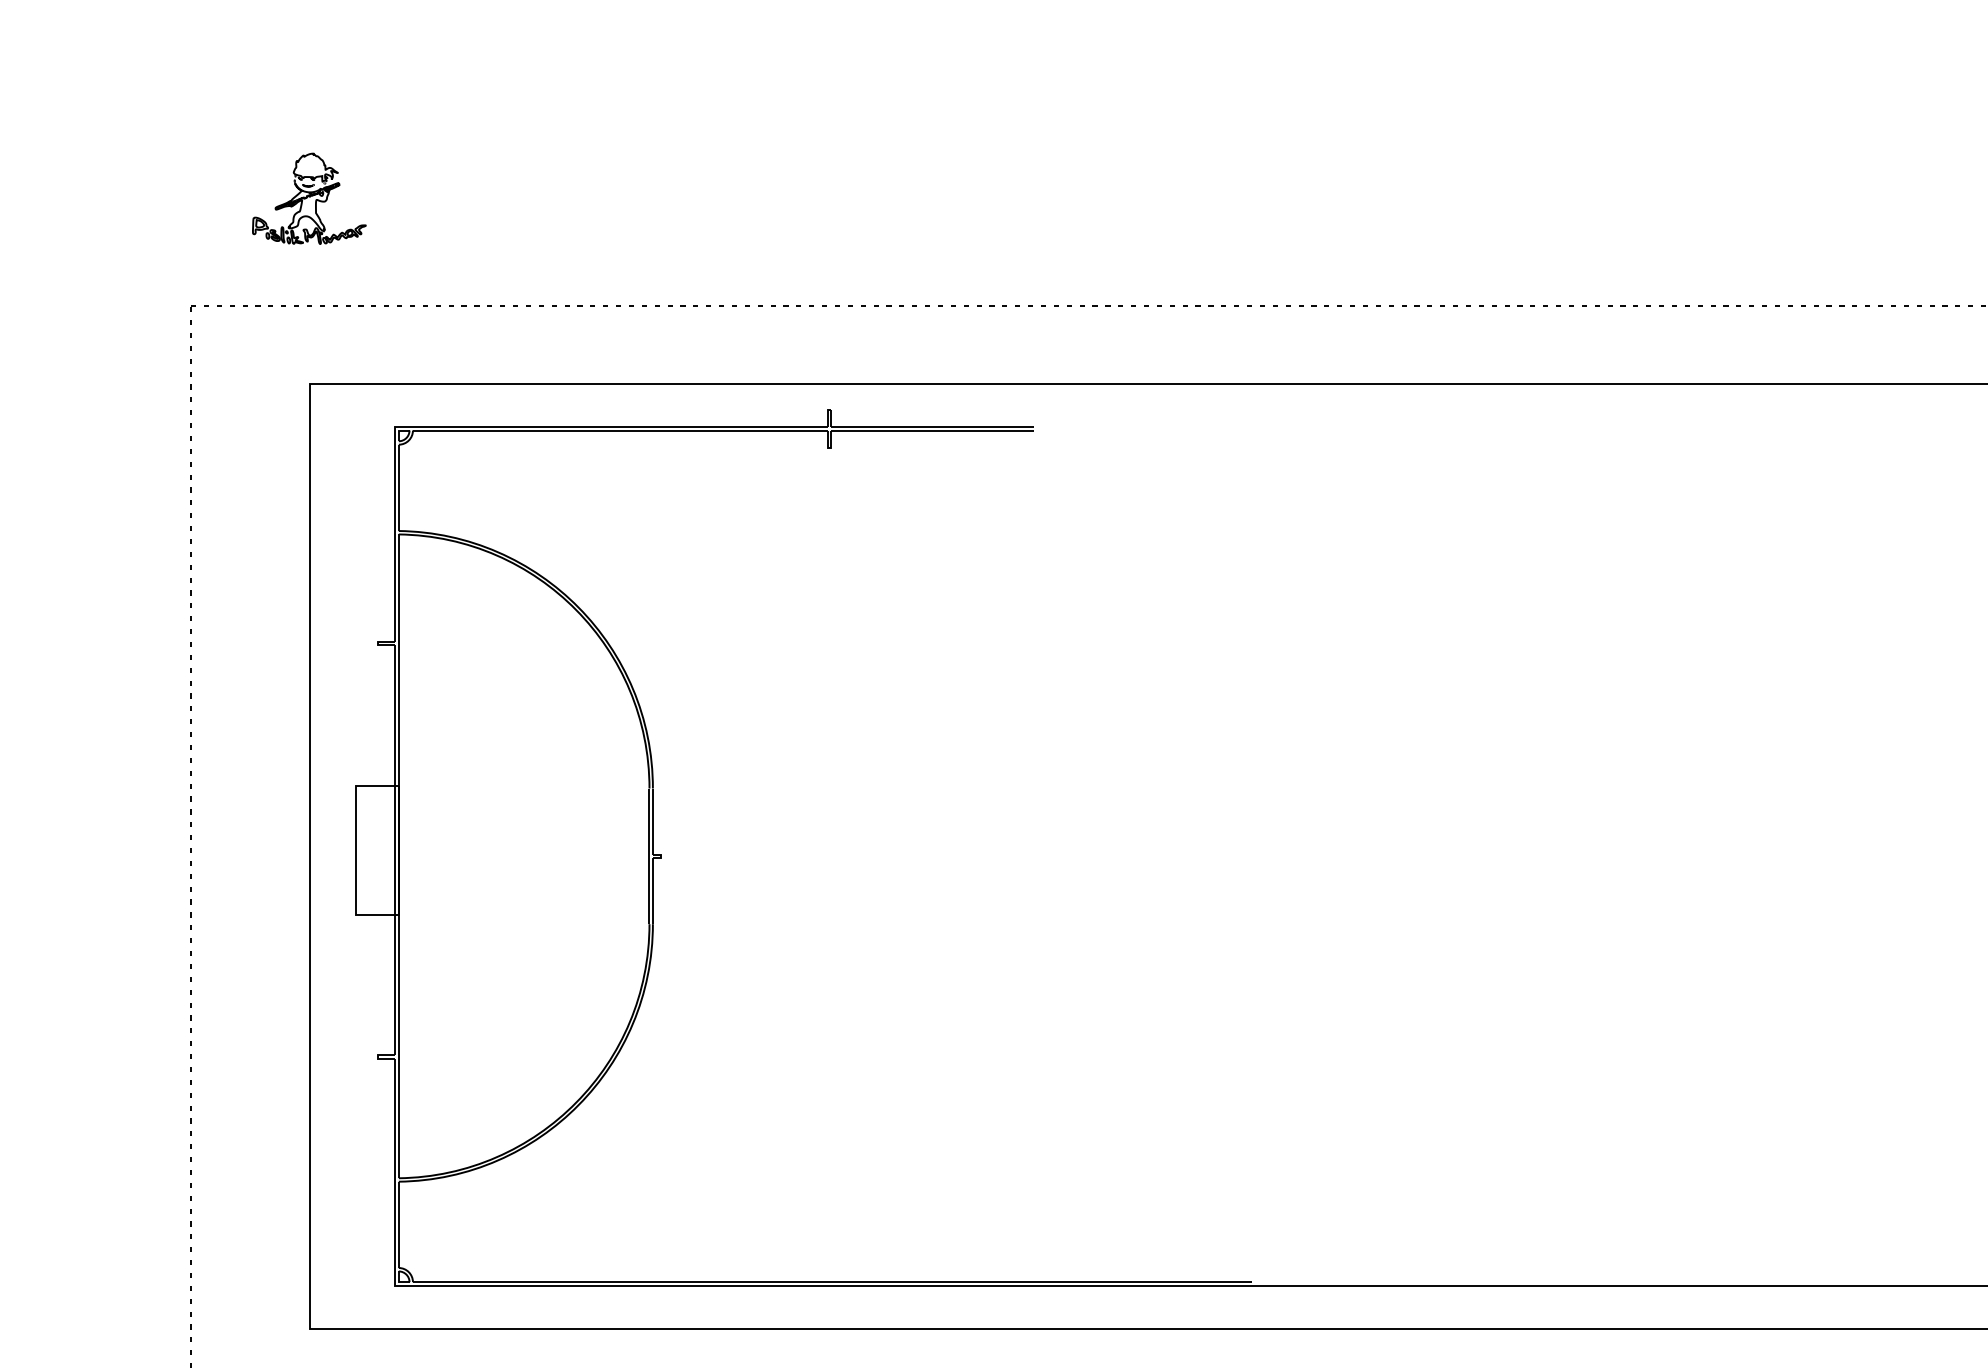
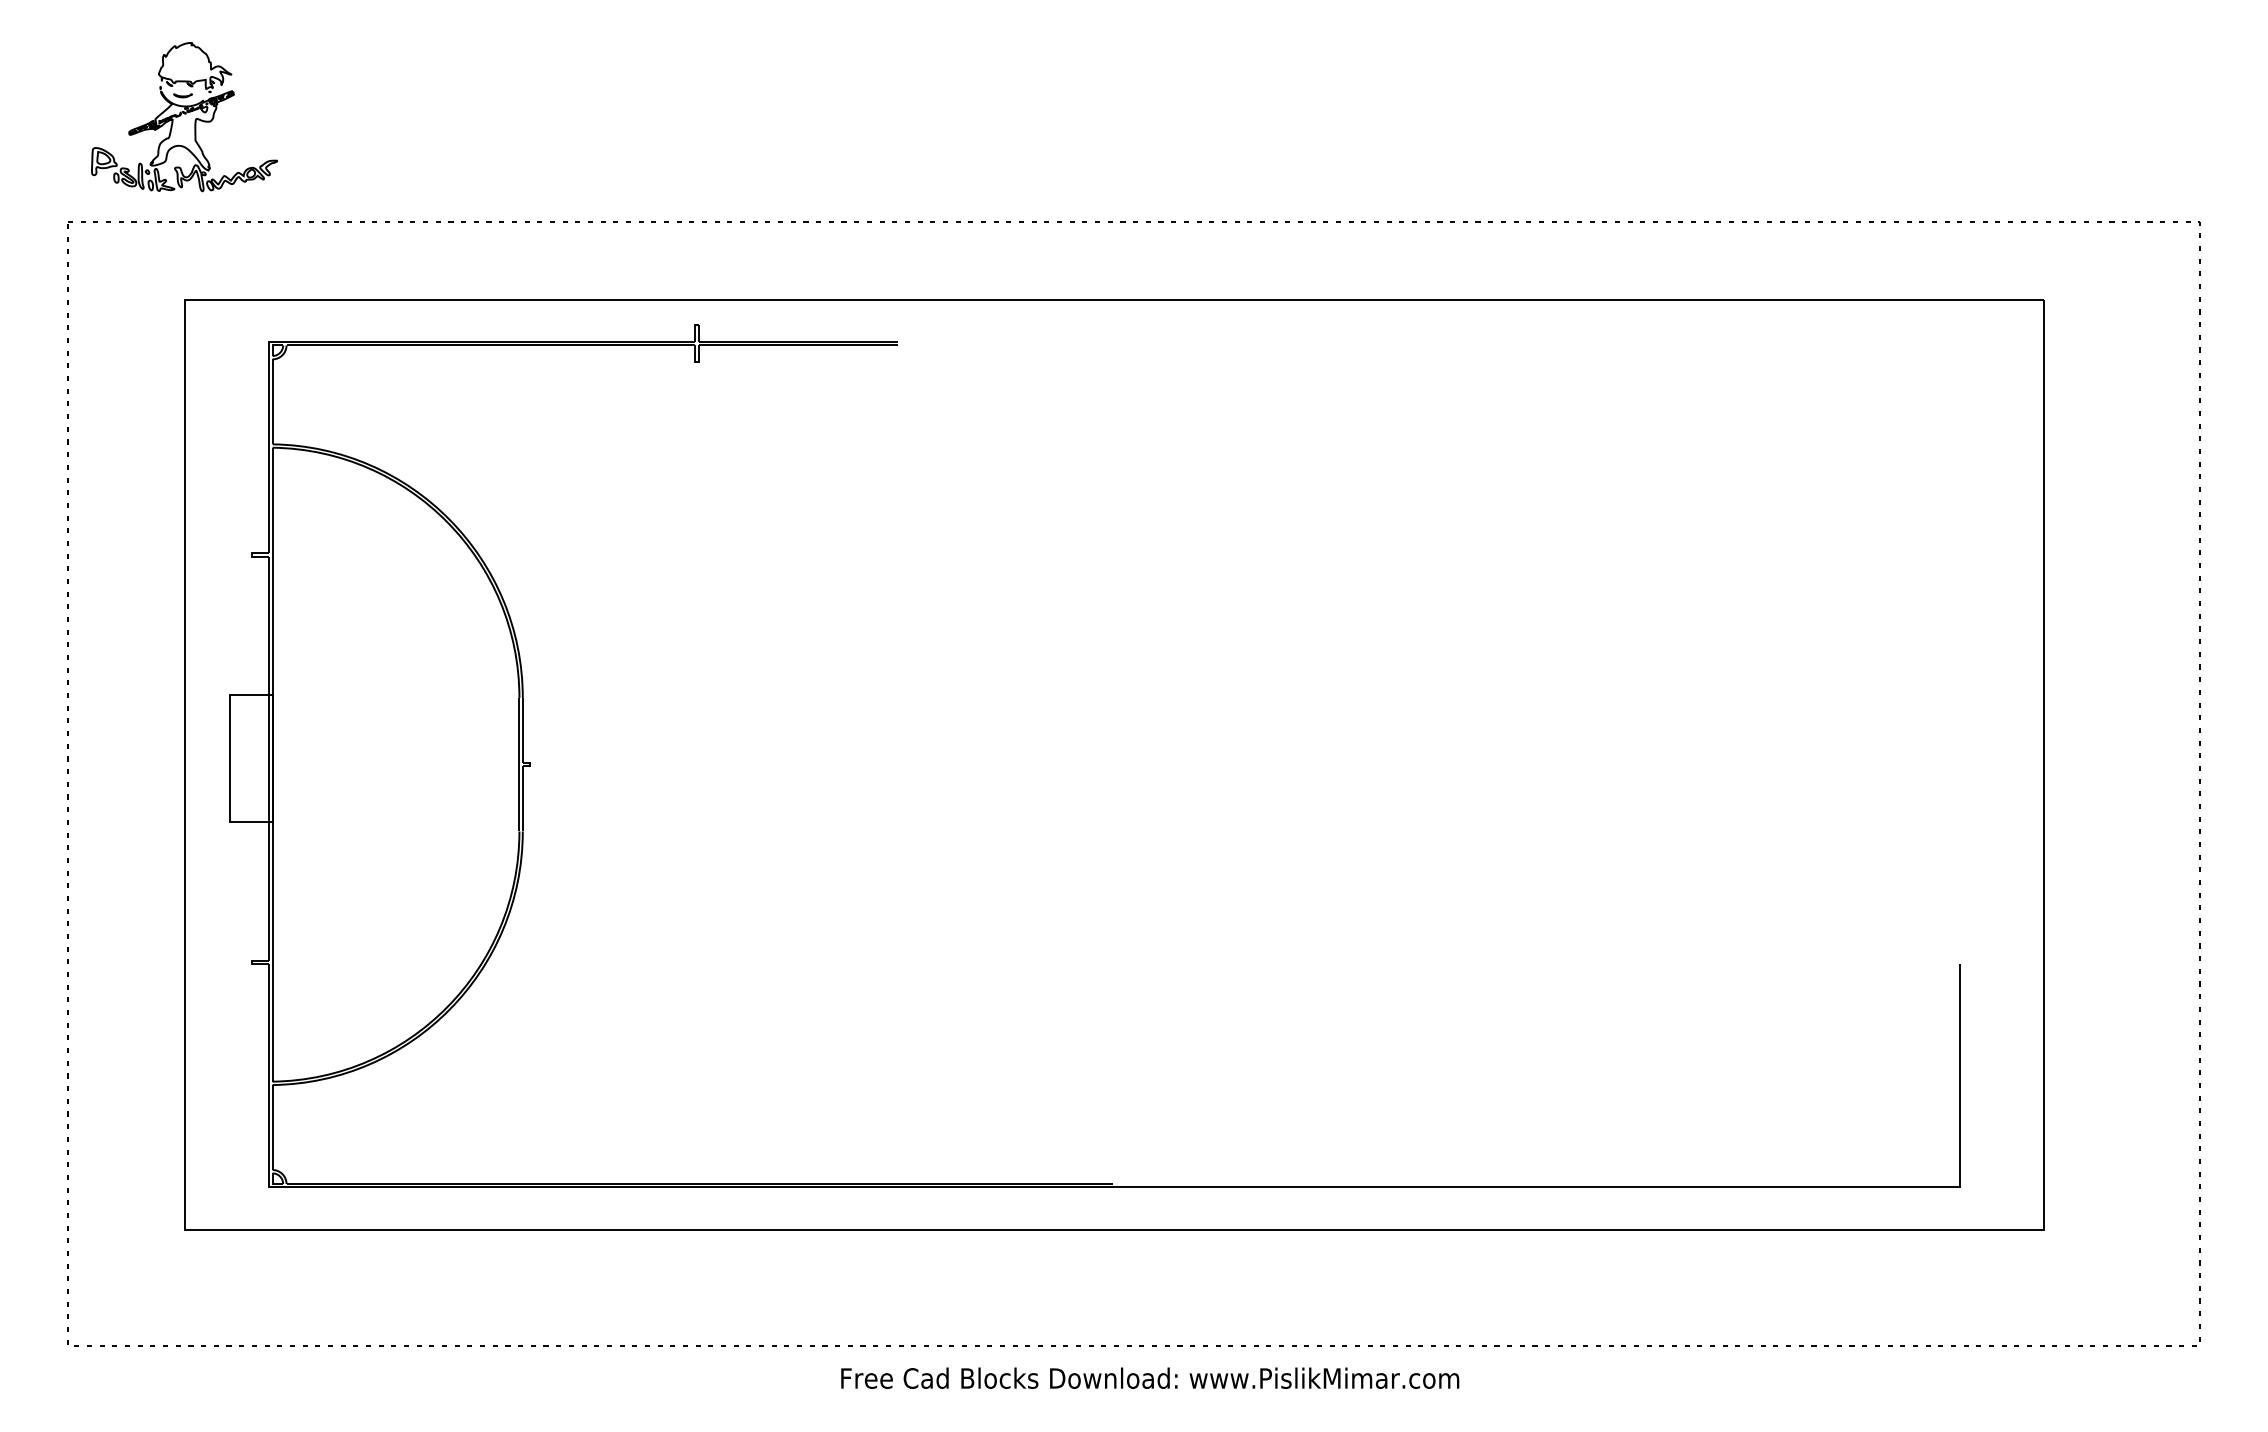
part: (309, 199) -> (184, 117), size x1.67

